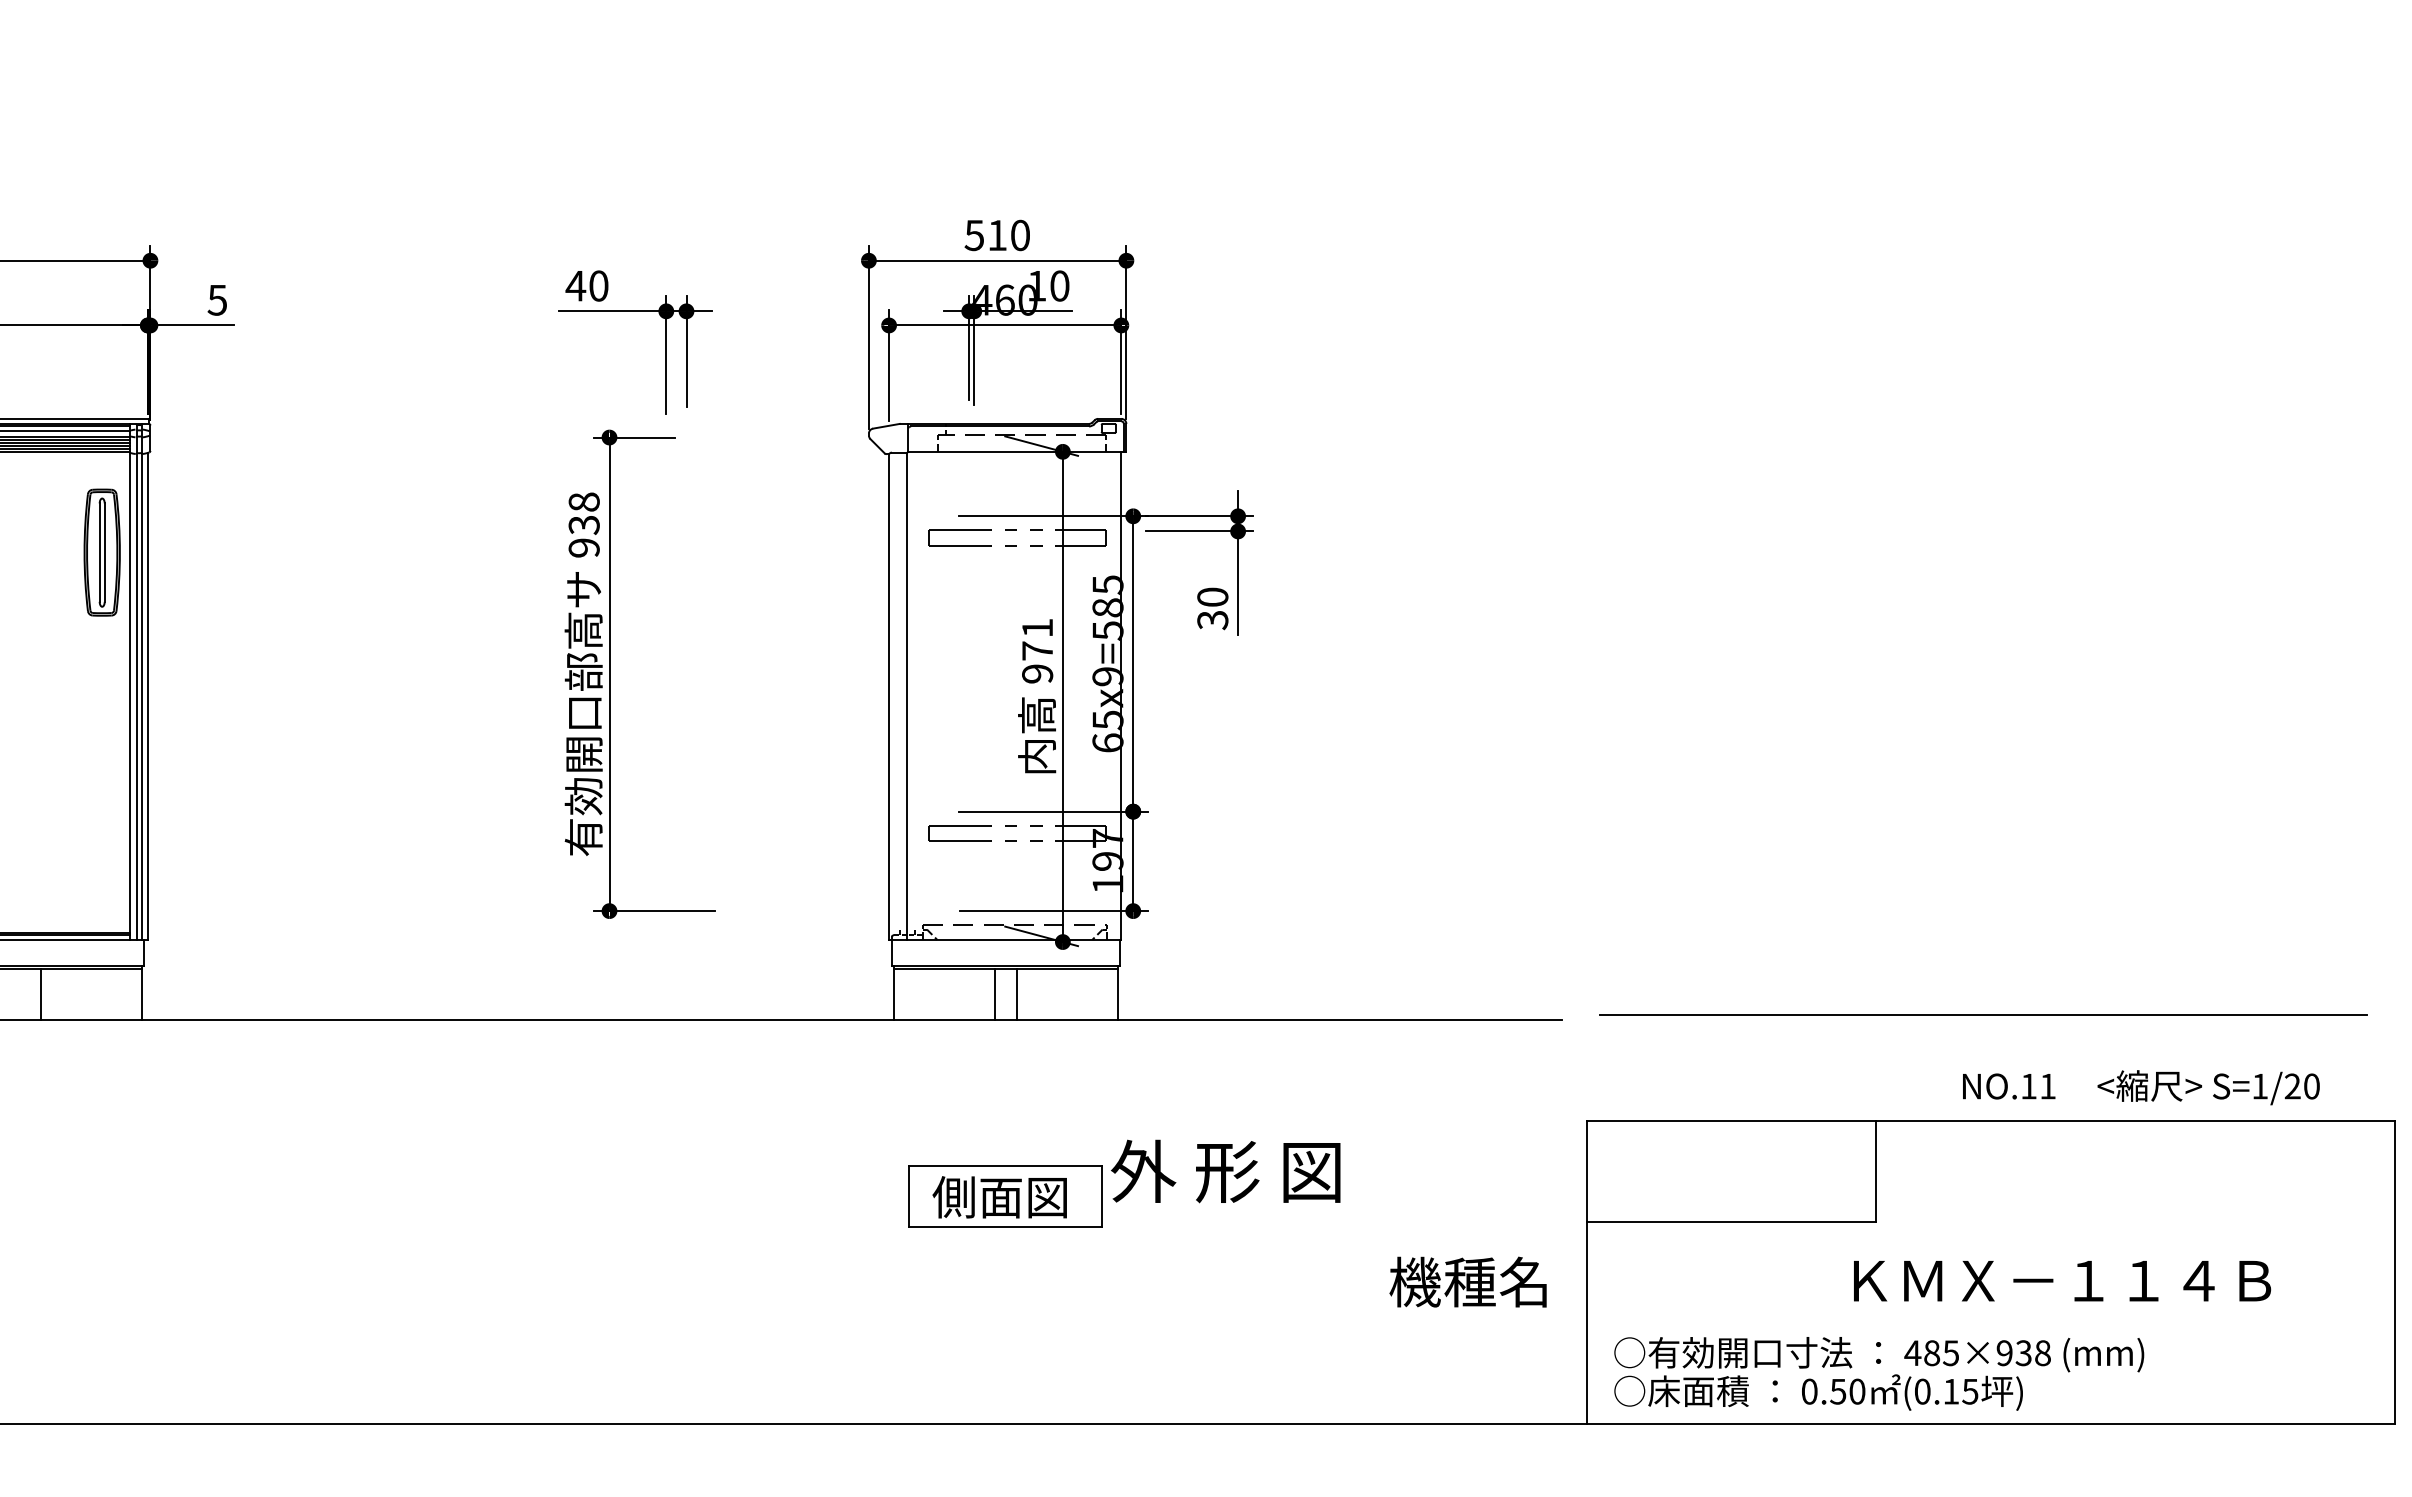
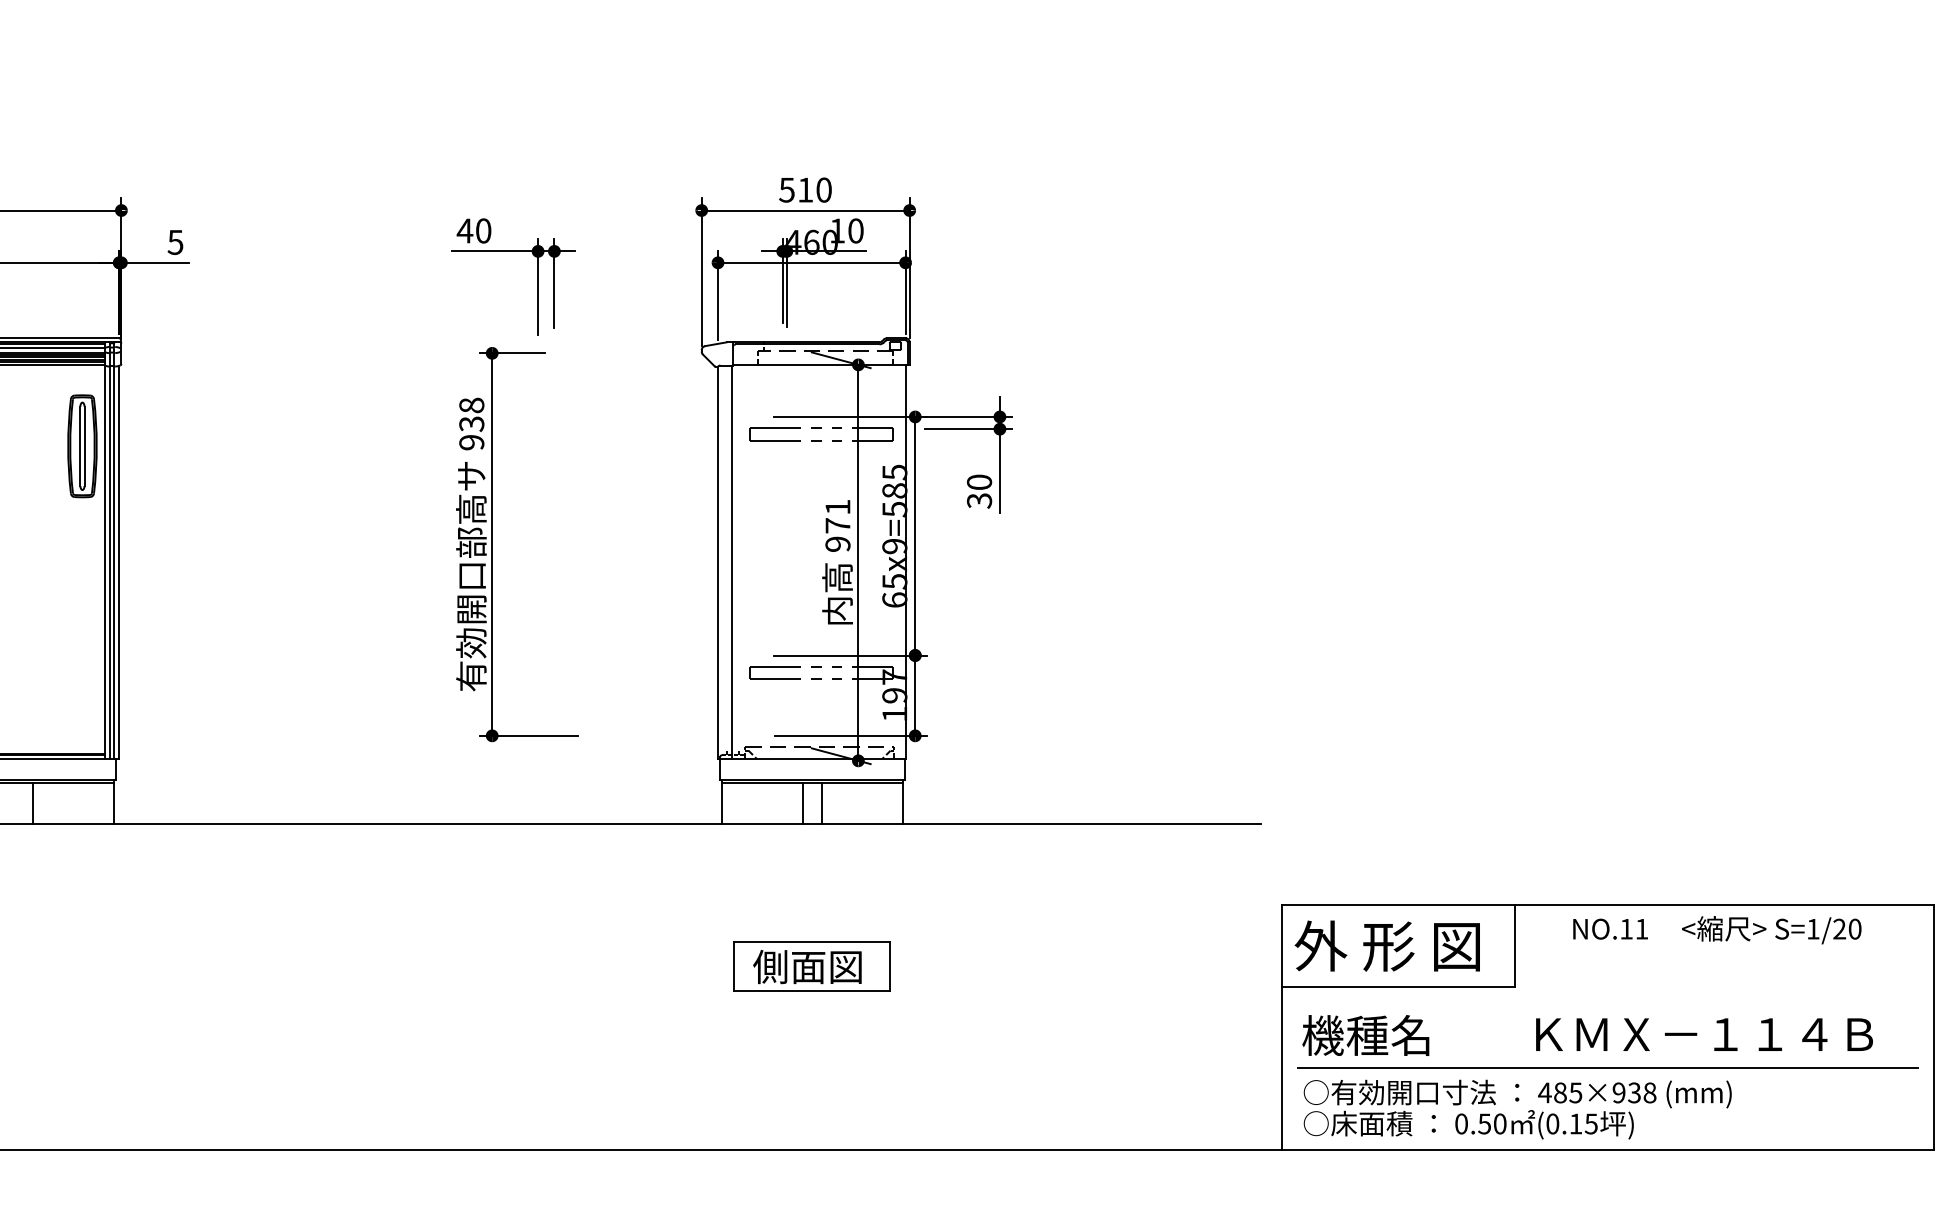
line: (1983, 1014) -> (1607, 1068), moved
text: (2141, 1087) -> (1717, 930), moved
text: (1225, 1171) -> (1387, 946), moved
text: (1467, 1281) -> (1365, 1035), moved
text: (2062, 1281) -> (1704, 1035), moved

